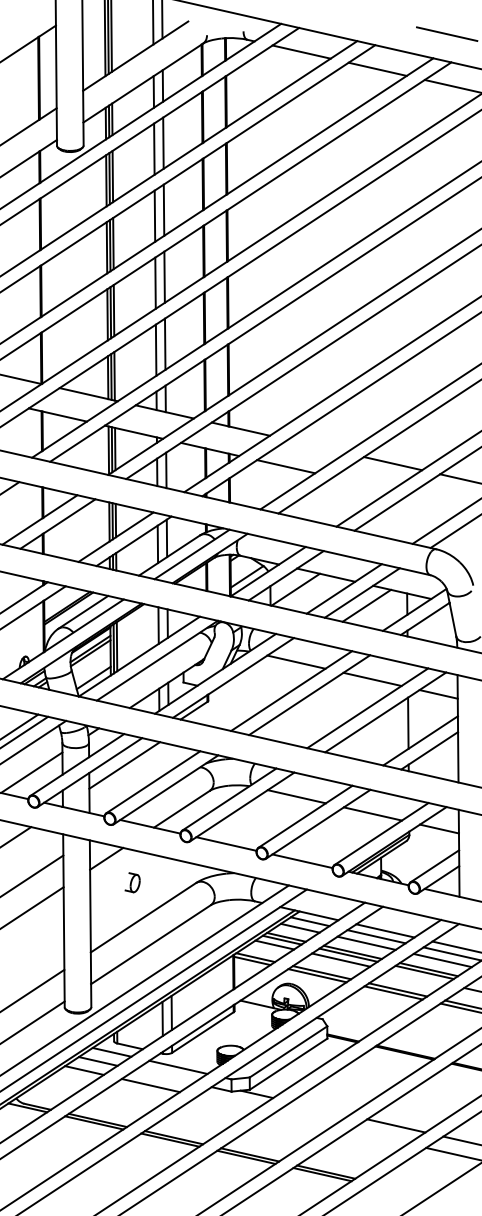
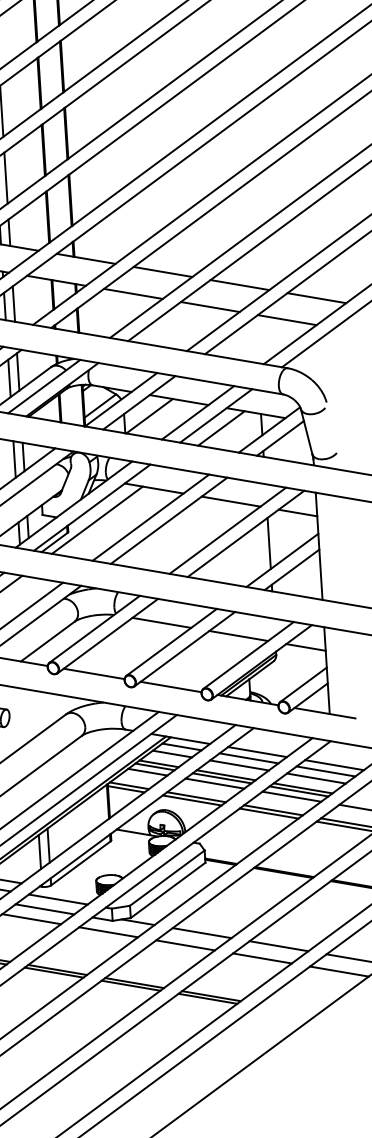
line: (316, 446) -> (162, 272), added
line: (362, 483) -> (210, 306), added
line: (438, 500) -> (287, 319), added
line: (237, 690) -> (96, 520), added
line: (417, 976) -> (292, 795), added
line: (164, 1076) -> (44, 909), added
line: (226, 1102) -> (108, 932), added
line: (320, 1108) -> (202, 932), added
line: (303, 1119) -> (185, 944), added
line: (379, 1136) -> (262, 957), added

